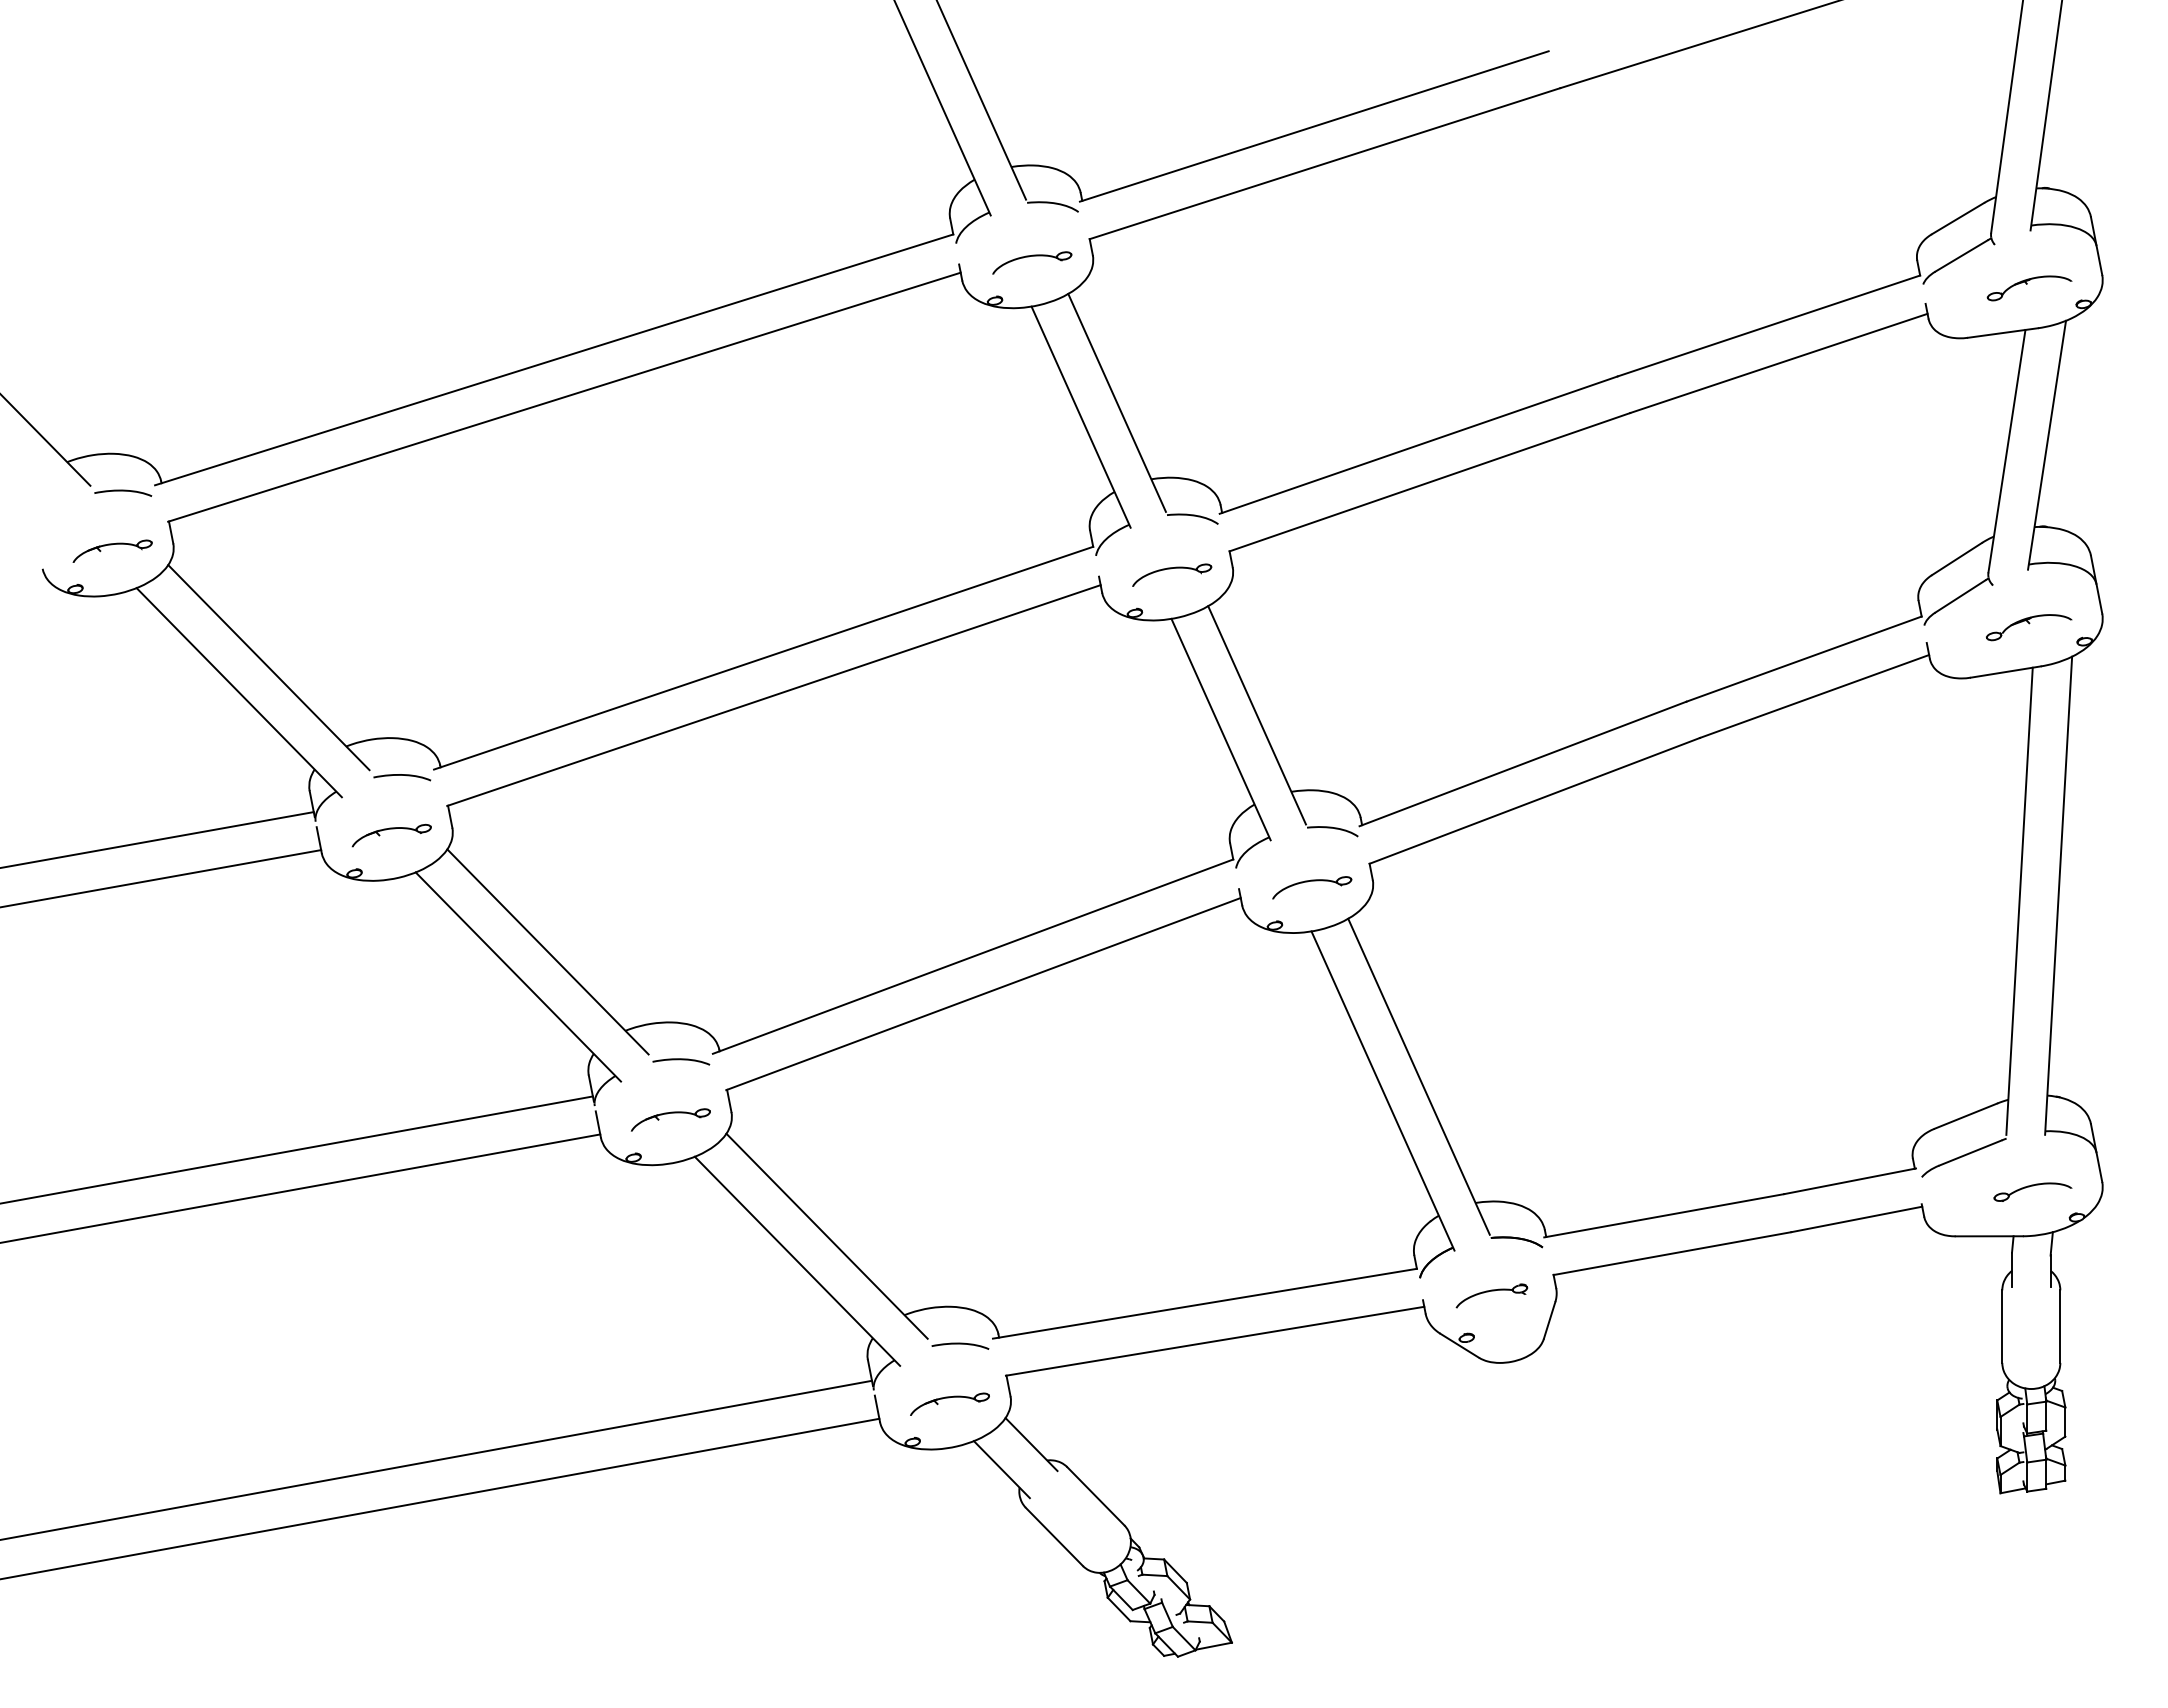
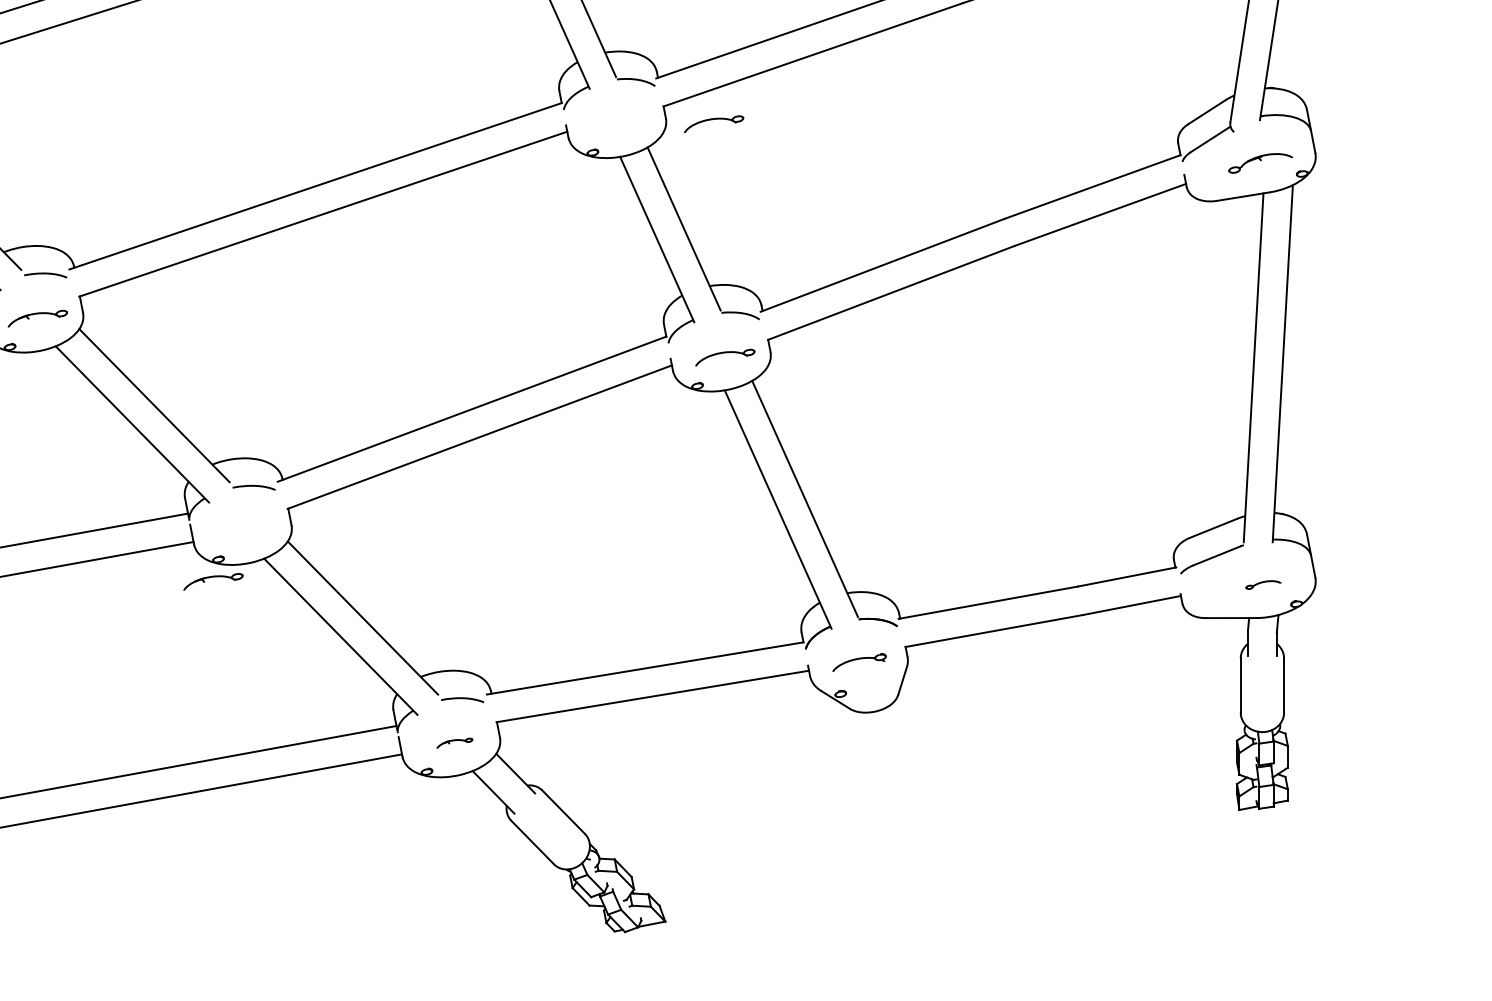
part: (1172, 574) -> (714, 123), moved
part: (670, 1119) -> (213, 581), moved
part: (2032, 1191) -> (1263, 584), size x0.6
part: (949, 1403) -> (454, 742), size x0.6

